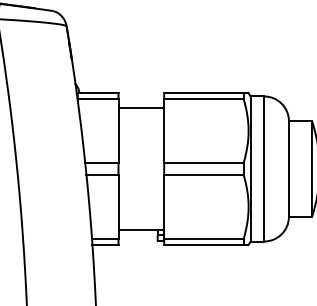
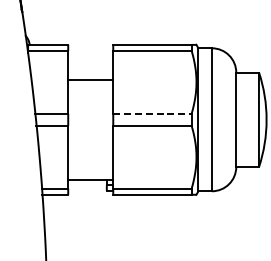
line: (141, 107) -> (90, 79), moved
line: (203, 162) -> (152, 113), solid -> dashed

